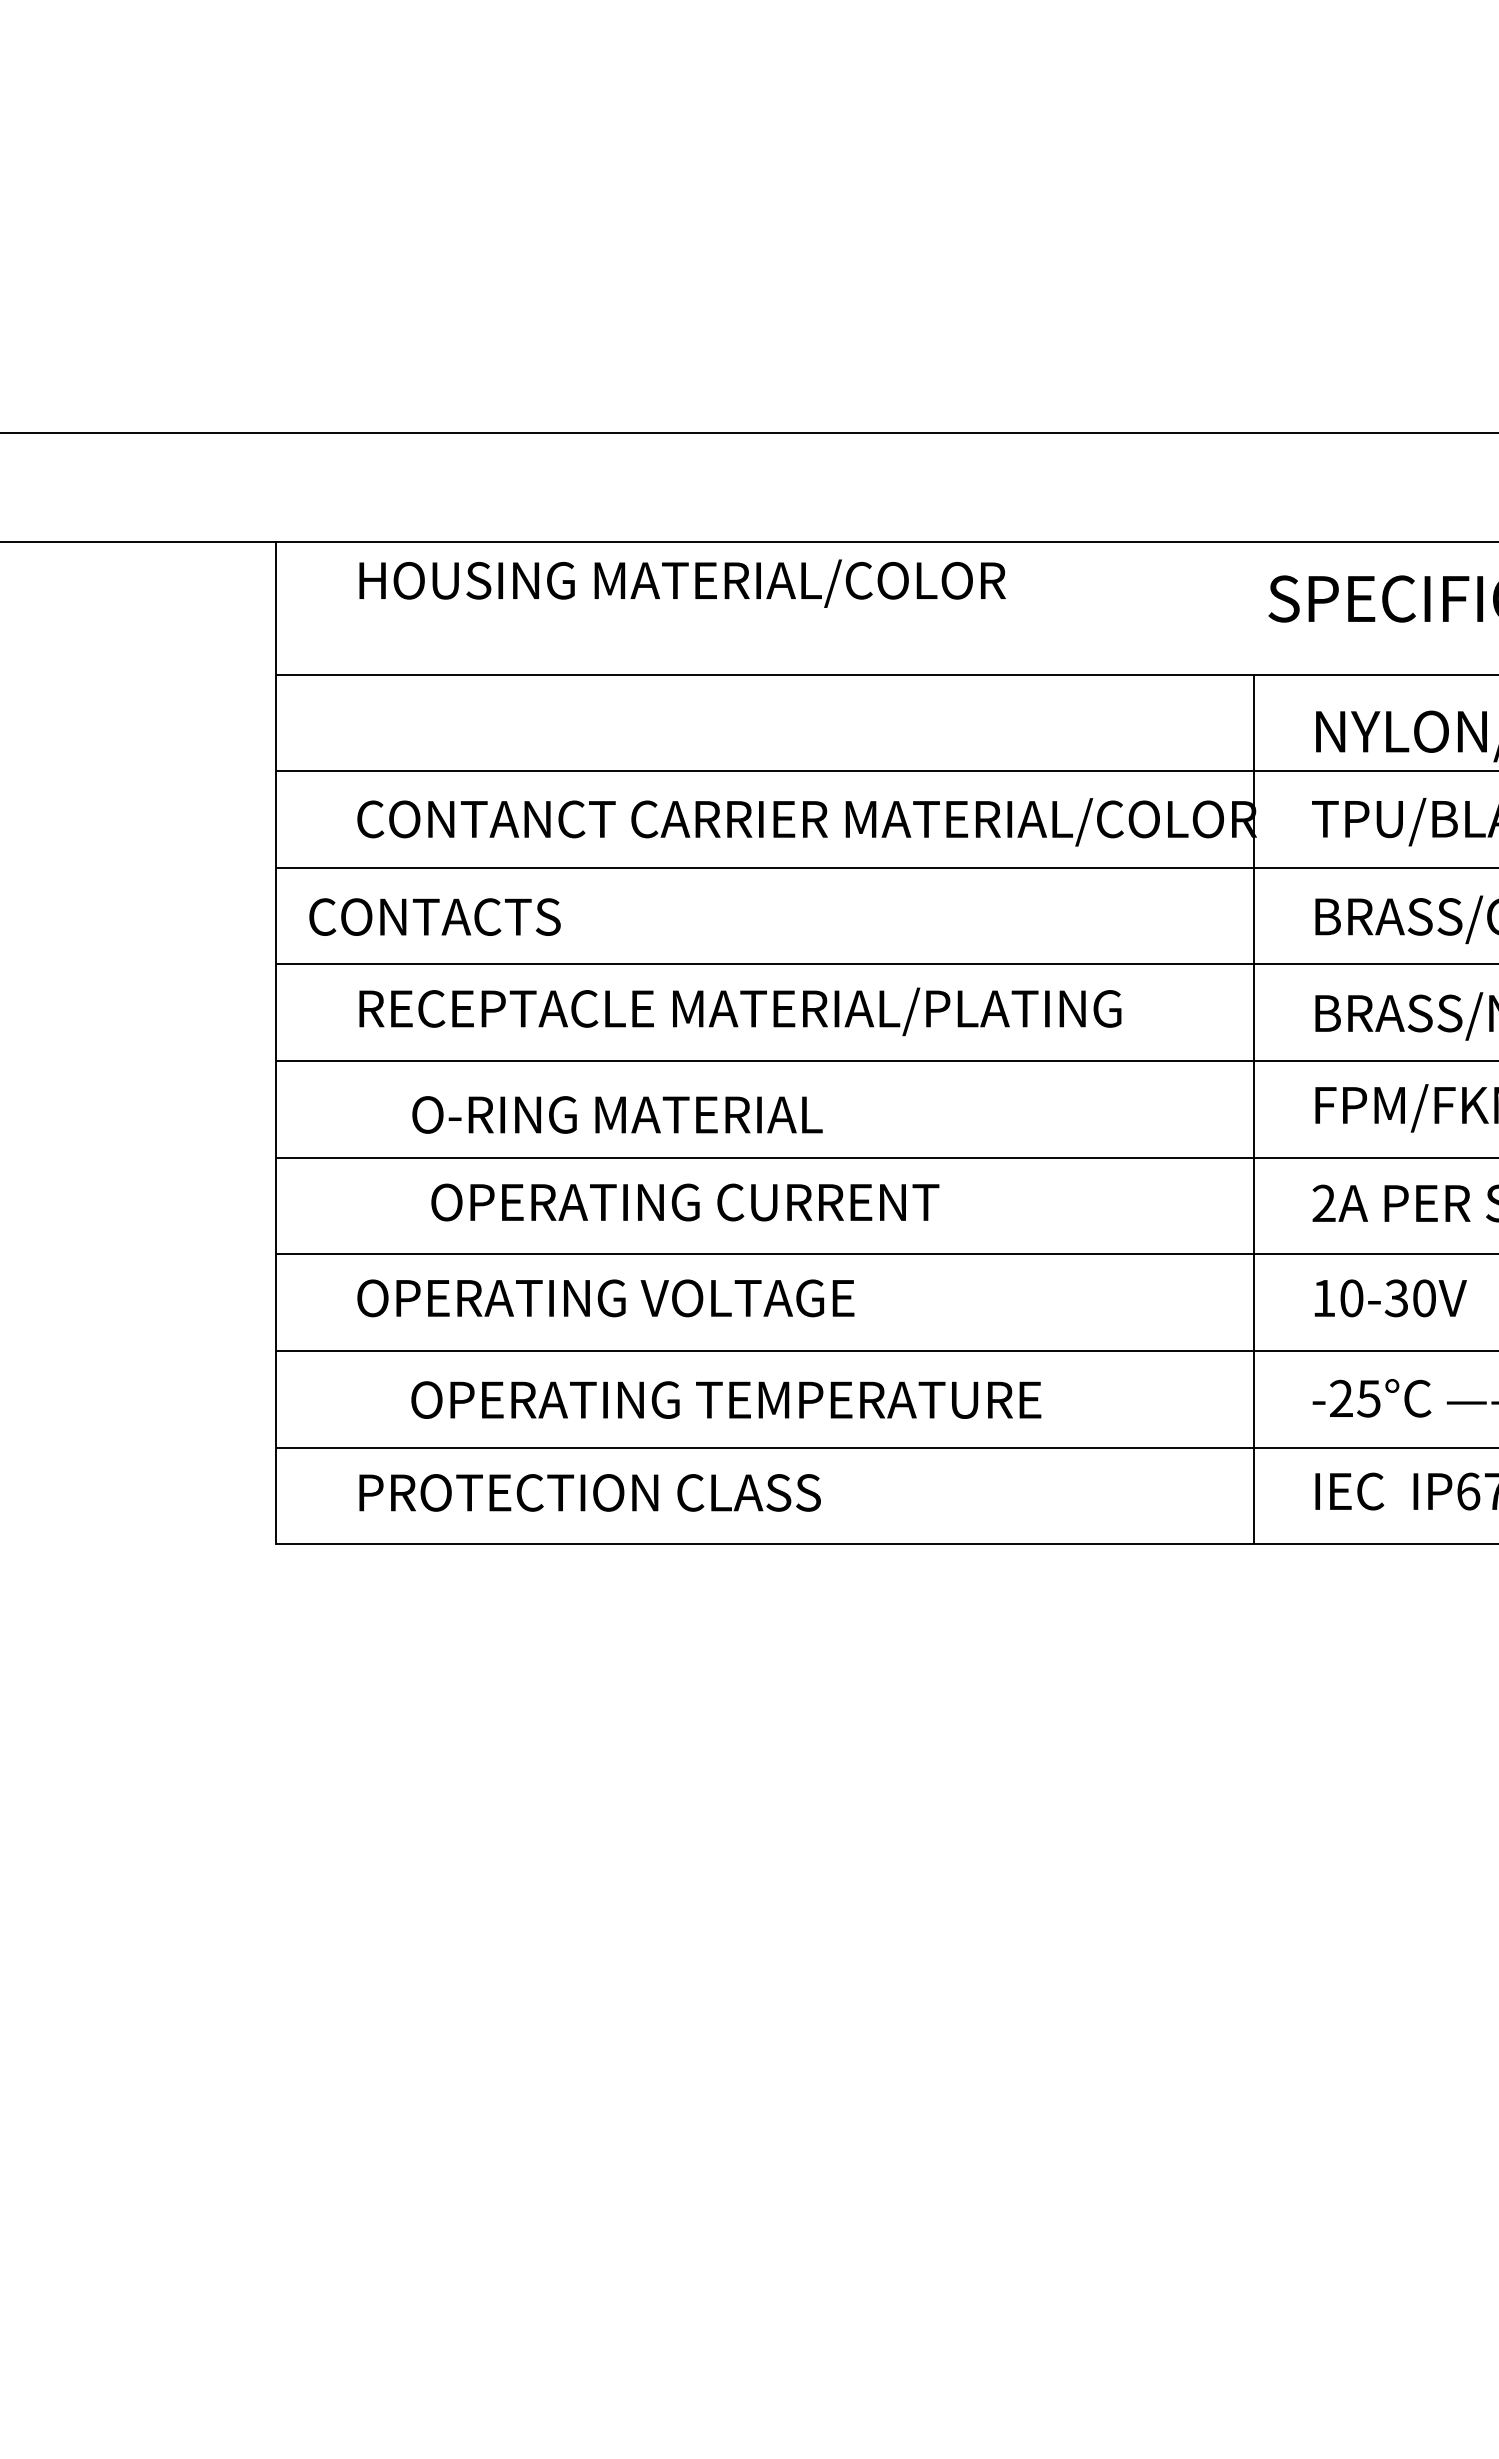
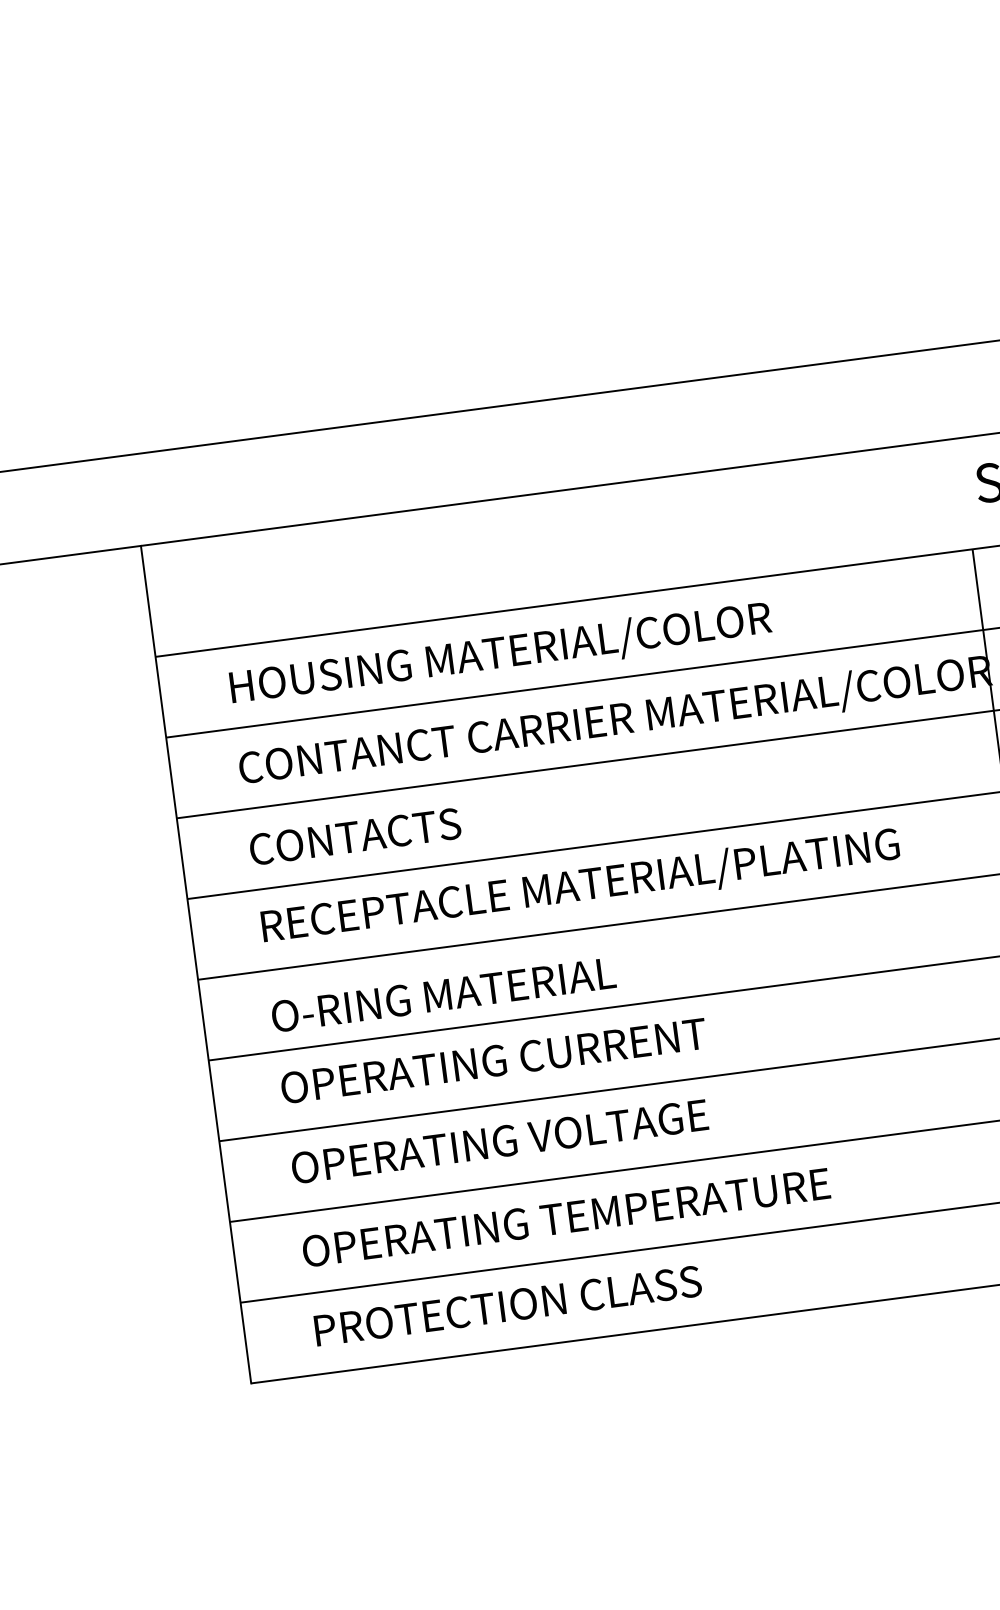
text: (682, 583) -> (500, 654), moved
text: (434, 916) -> (354, 836), moved
text: (617, 1114) -> (443, 994), moved
text: (685, 1202) -> (493, 1061), moved
text: (726, 1399) -> (566, 1217), moved

